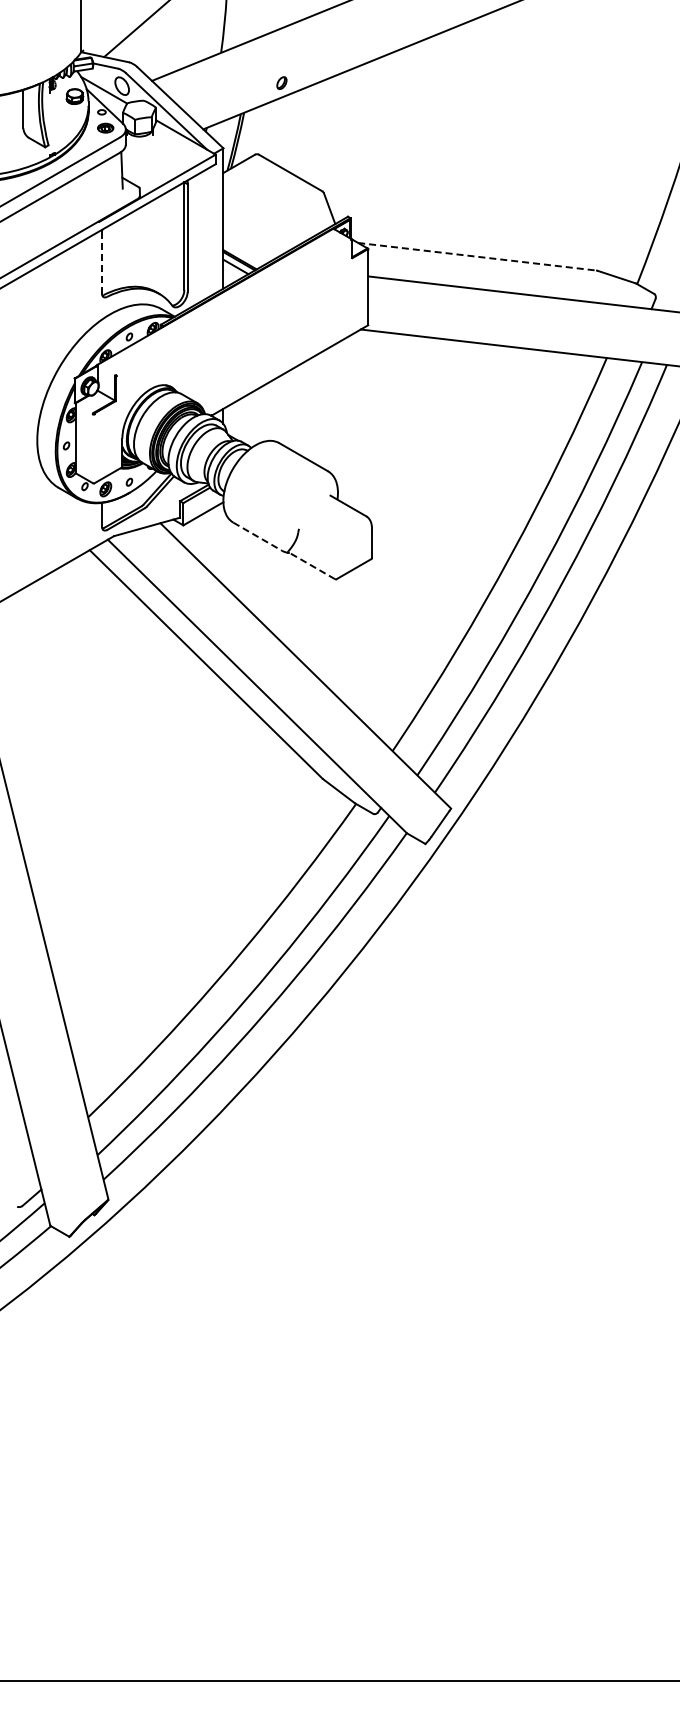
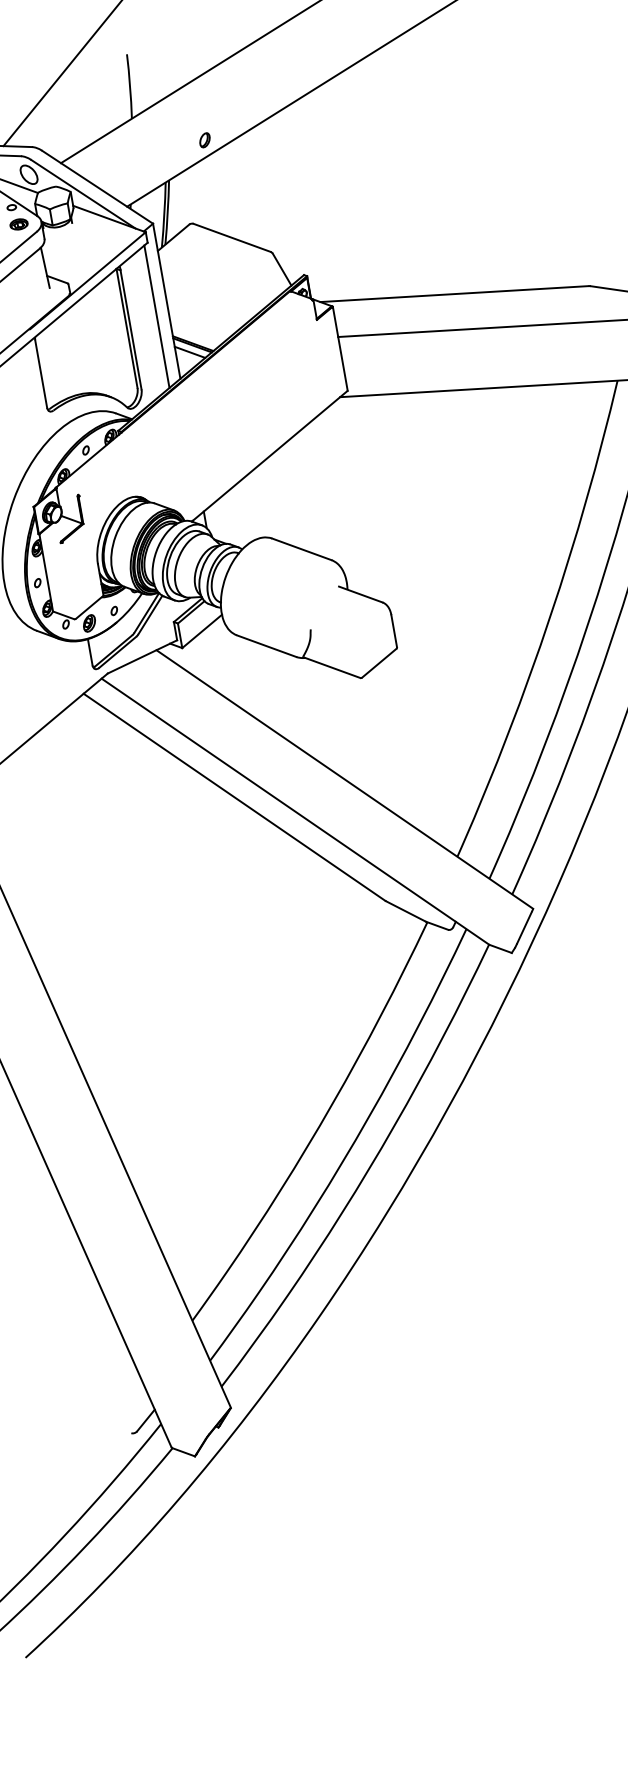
line: (212, 230) -> (157, 316), added
line: (477, 256) -> (454, 293), dashed -> solid
line: (101, 263) -> (40, 374), dashed -> solid
line: (258, 536) -> (267, 645), dashed -> solid
line: (312, 565) -> (332, 667), dashed -> solid

